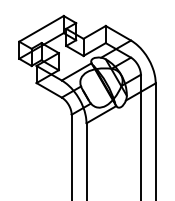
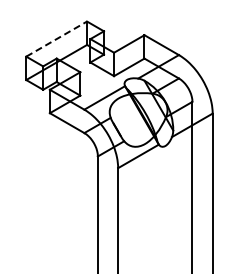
line: (42, 28) -> (57, 38), solid -> dashed

